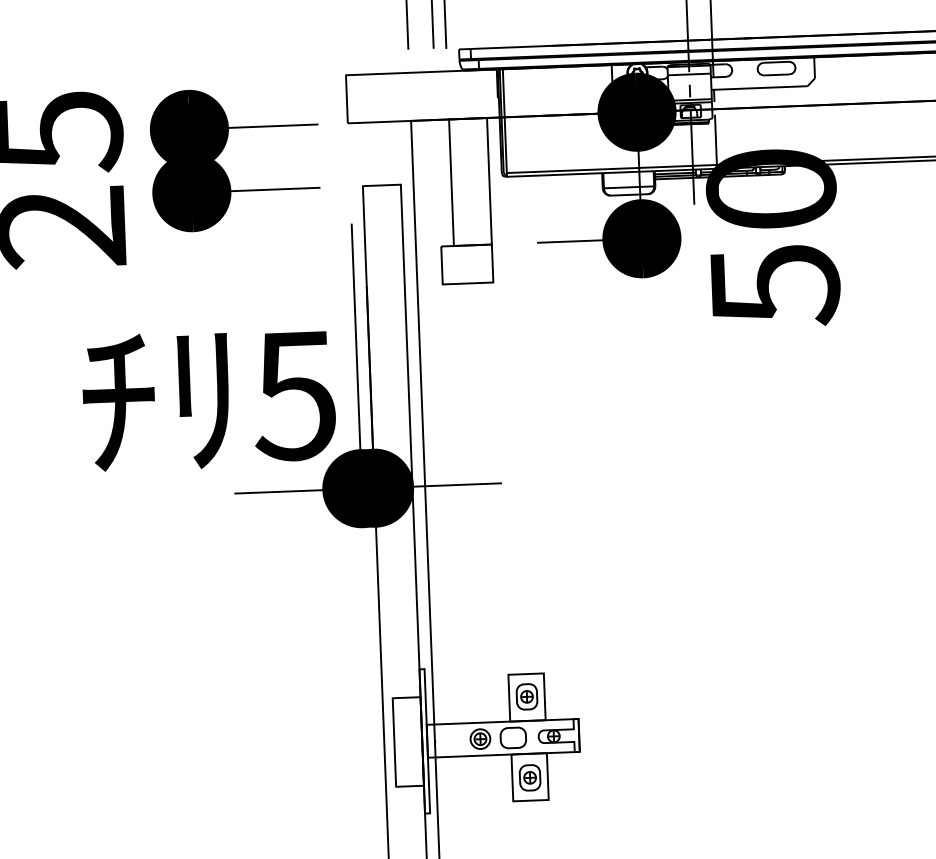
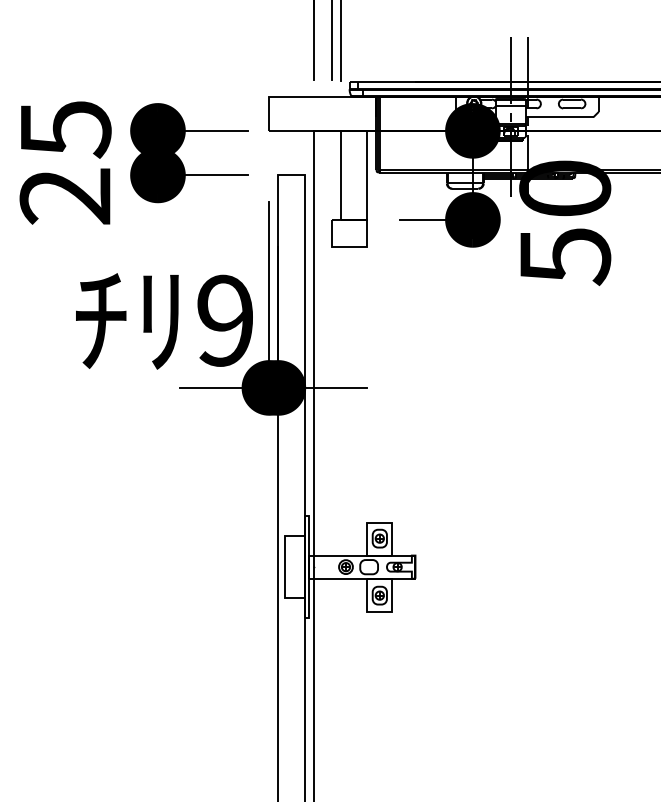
text: (294, 395) -> (224, 320), 5 -> 9

